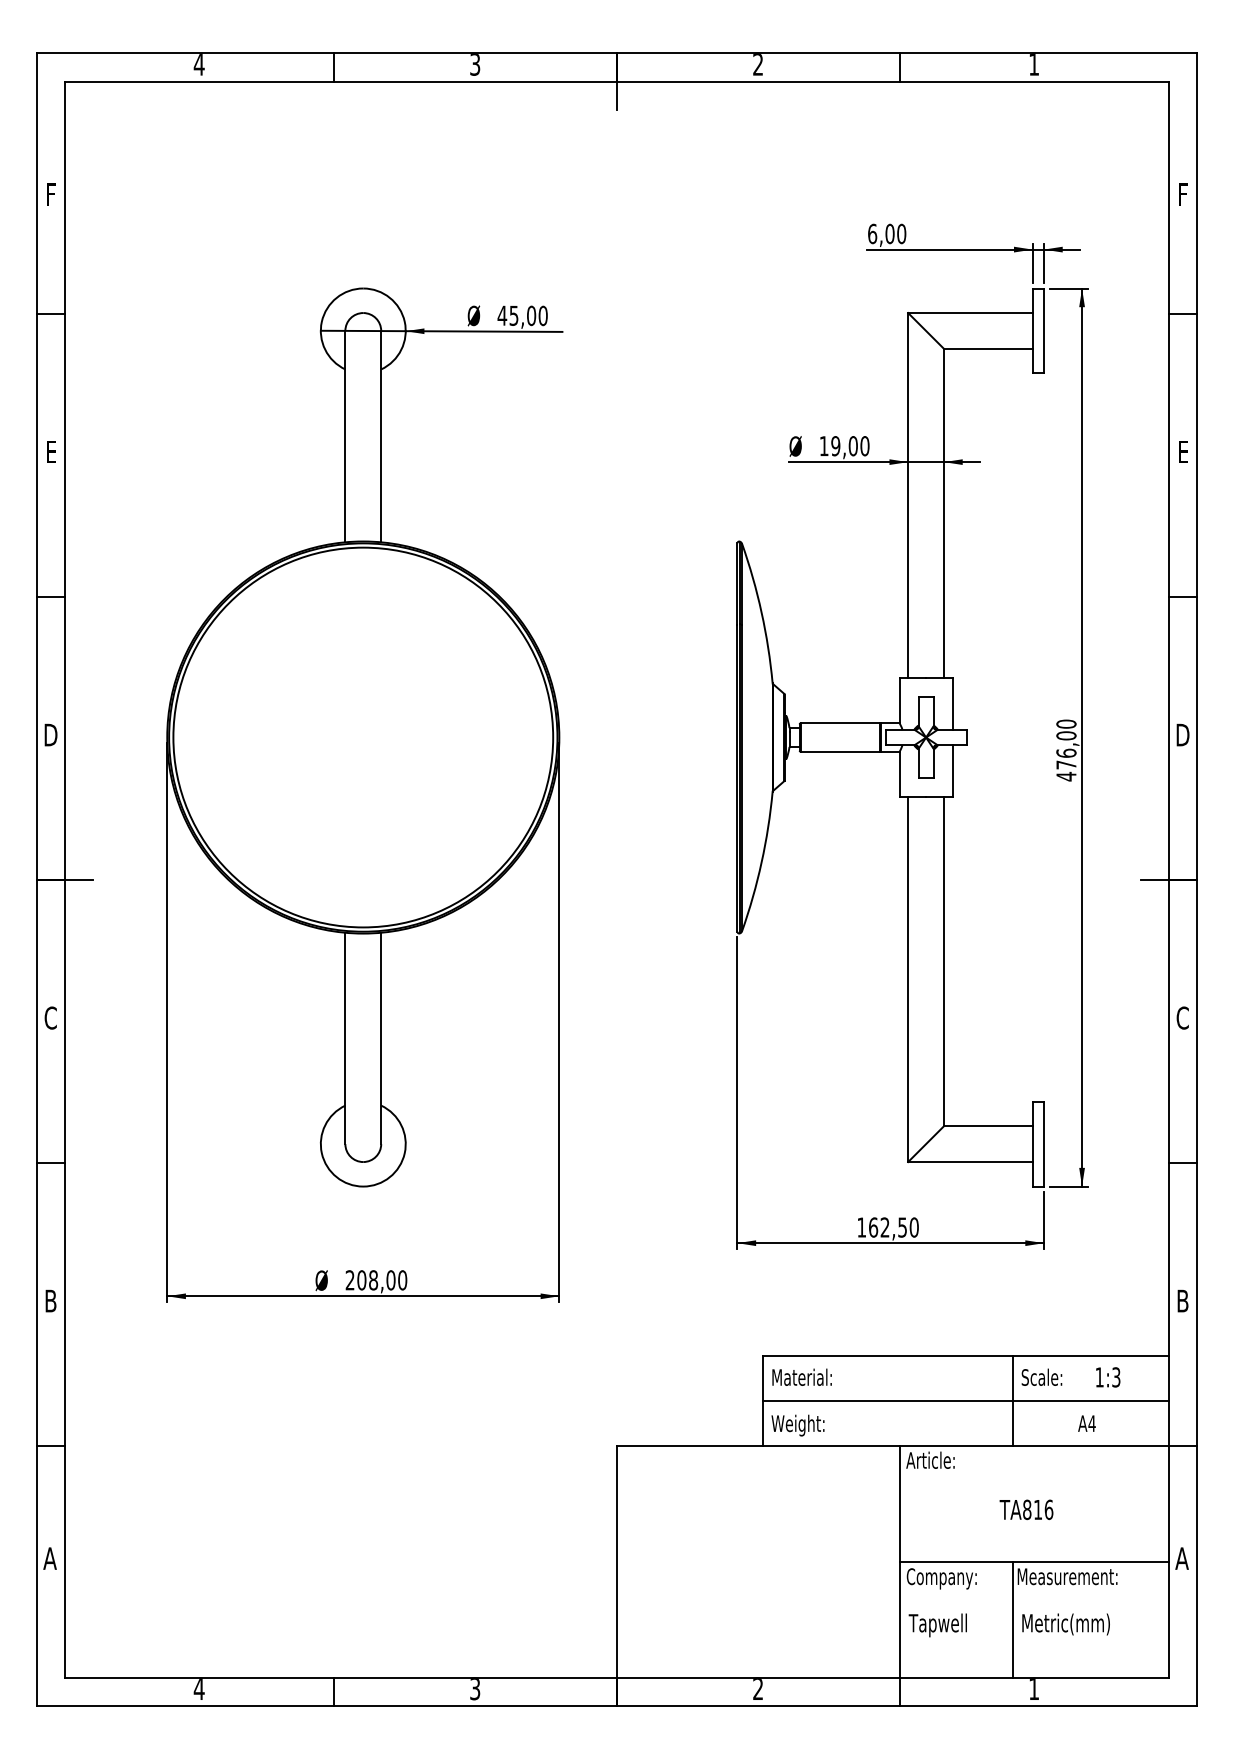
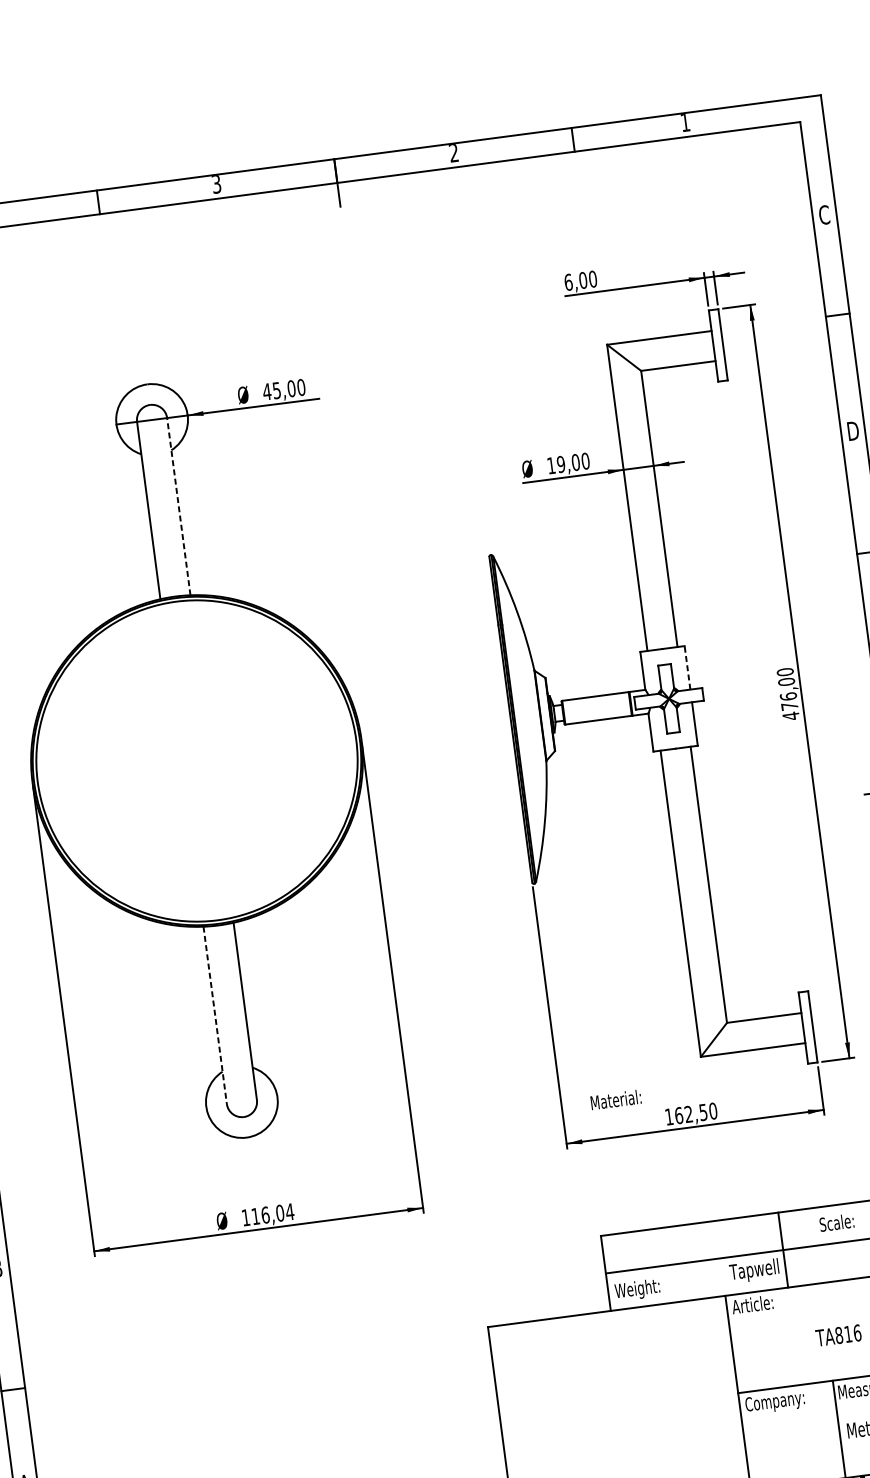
text: (1182, 194) -> (824, 215), F -> C
line: (381, 436) -> (179, 506), solid -> dashed
text: (1183, 451) -> (853, 430), E -> D
line: (952, 704) -> (687, 668), solid -> dashed
line: (345, 1038) -> (215, 1015), solid -> dashed
text: (376, 1280) -> (268, 1214), 208,00 -> 116,04
text: (801, 1376) -> (615, 1099), moved
line: (1012, 1400) -> (782, 1249), moved
text: (937, 1625) -> (754, 1271), moved

